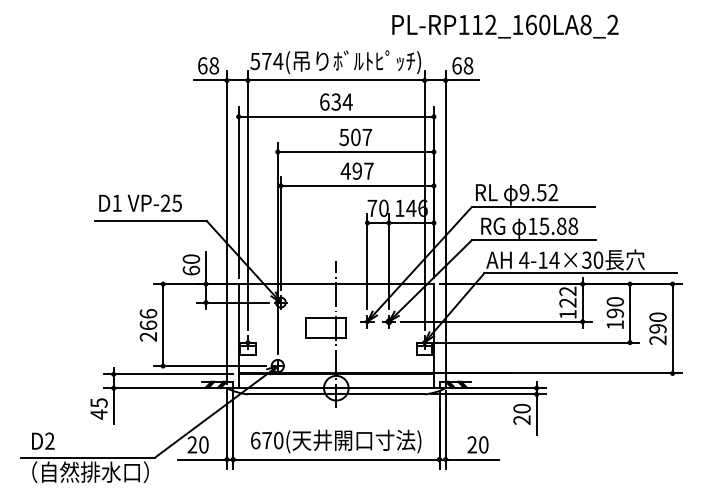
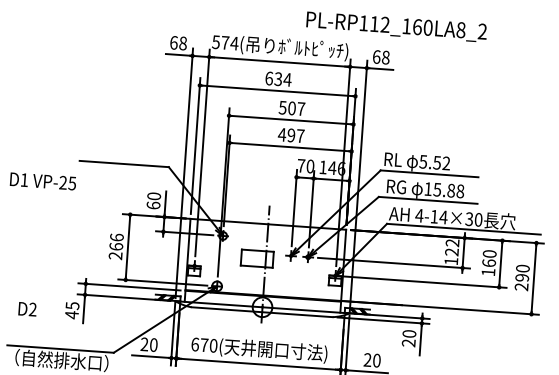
text: (505, 26) -> (396, 26), moved
text: (524, 192) -> (423, 161), 9.52 -> 5.52
text: (140, 202) -> (43, 180), moved
text: (615, 313) -> (489, 263), 190 -> 160
text: (43, 440) -> (27, 308), moved

